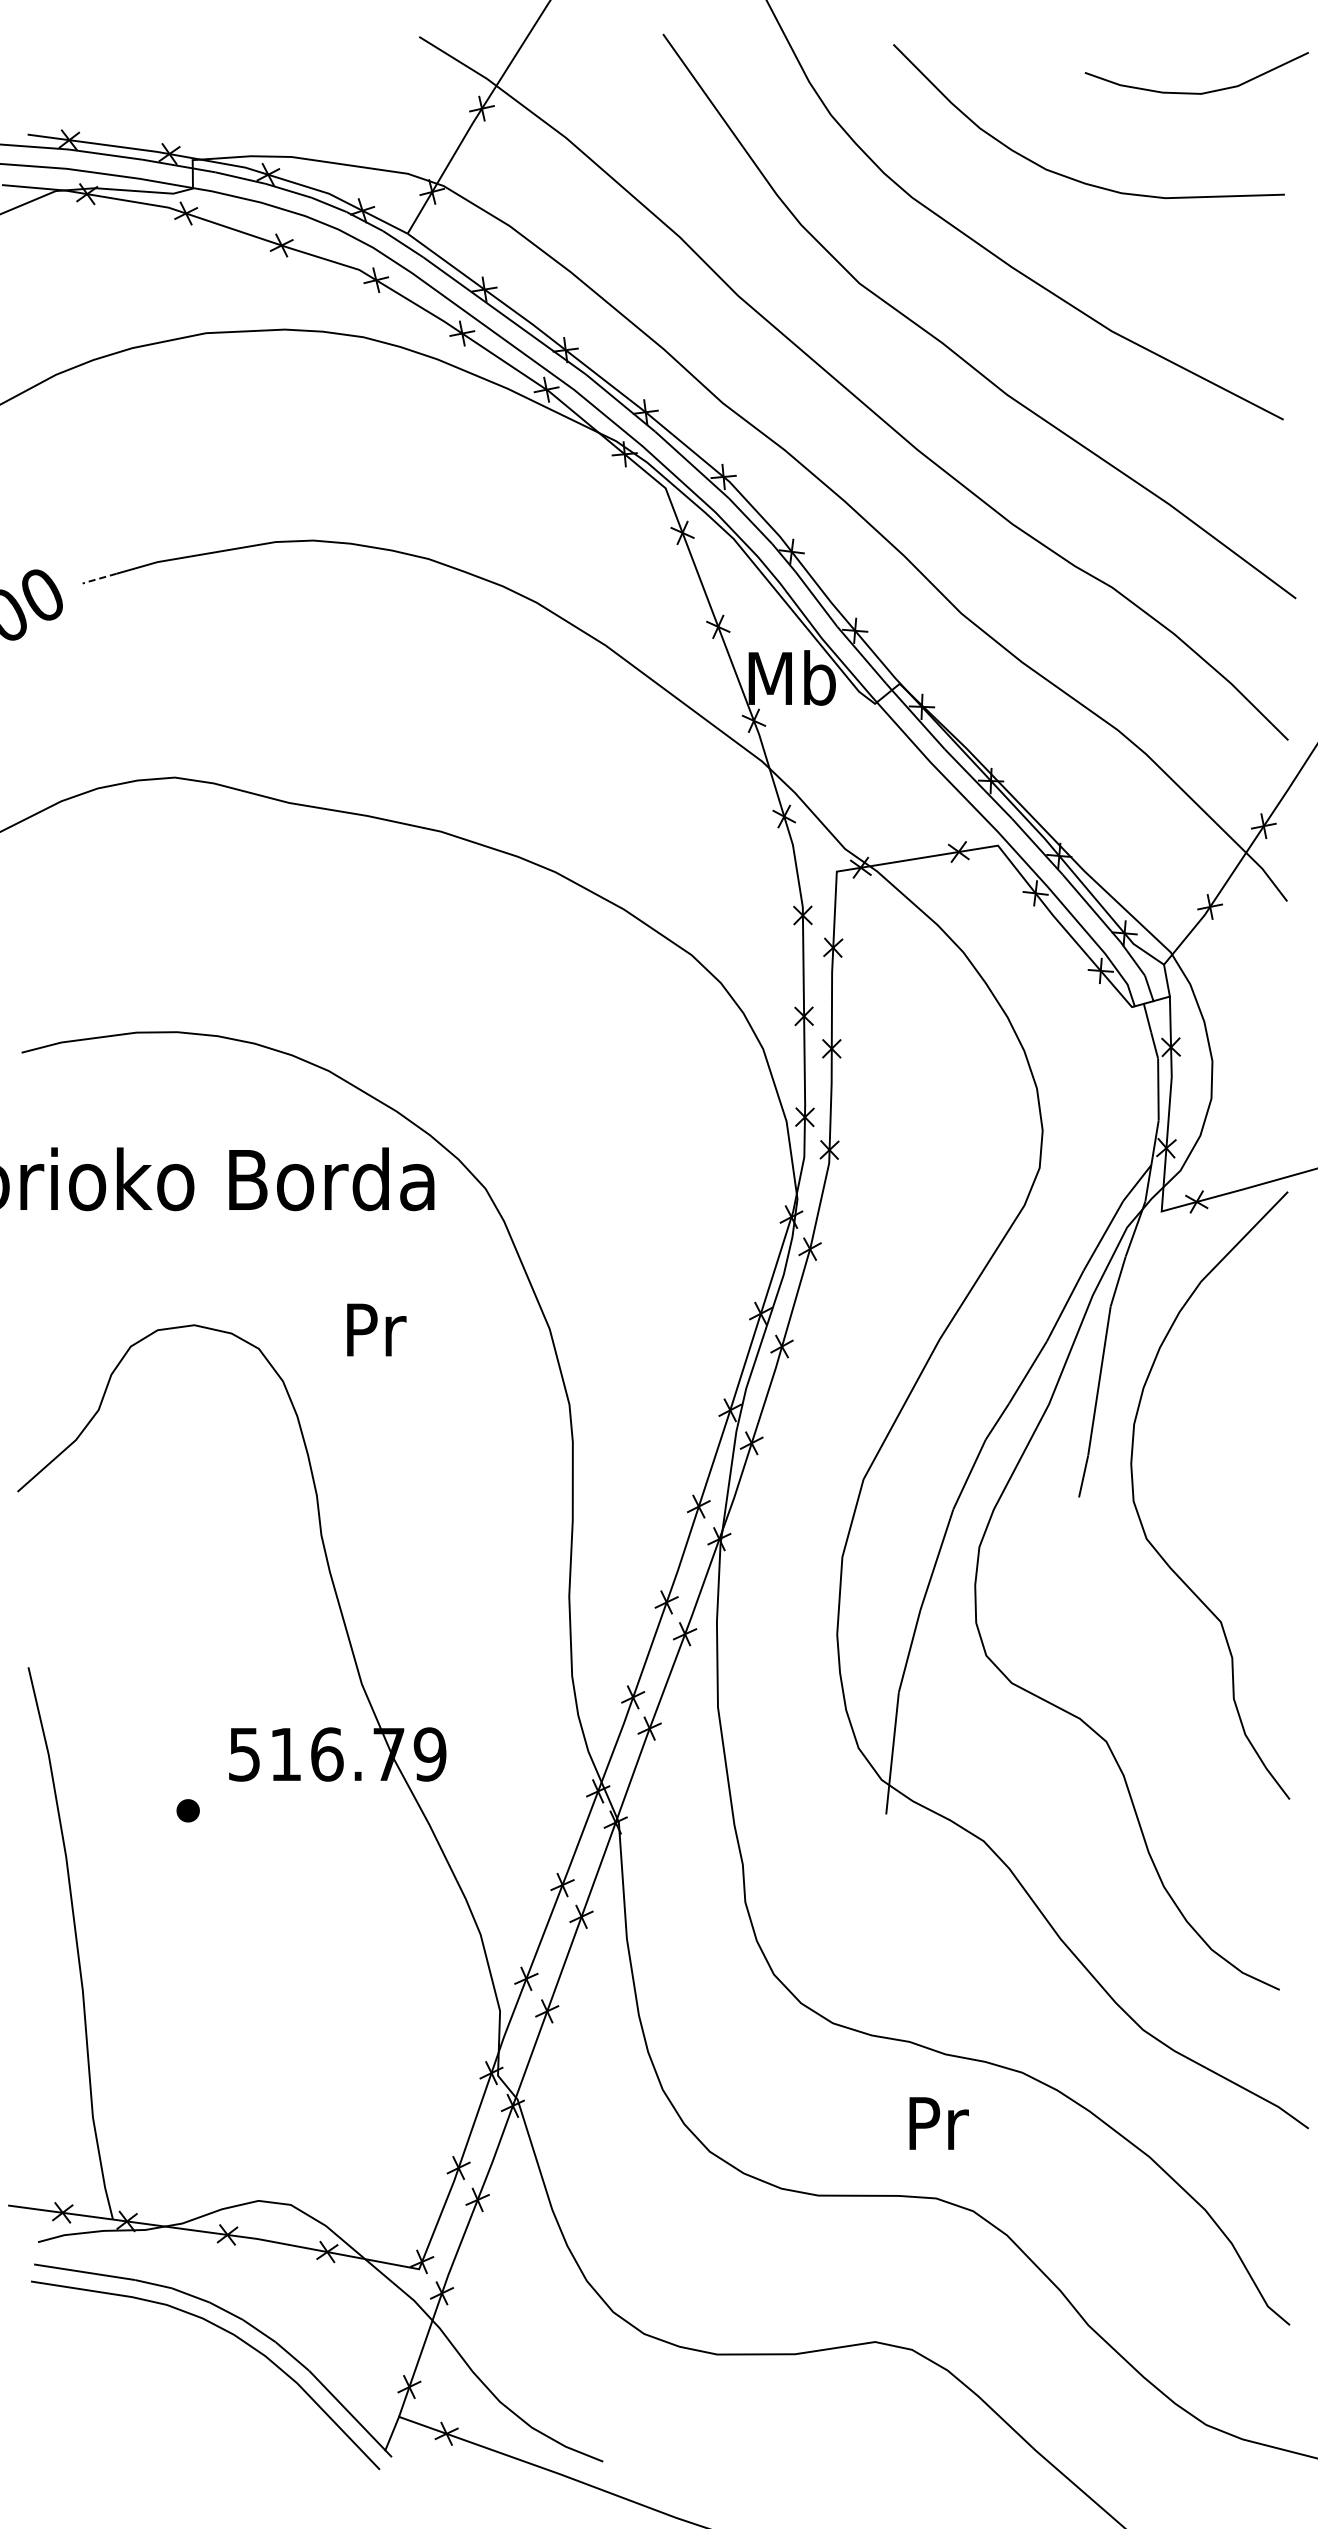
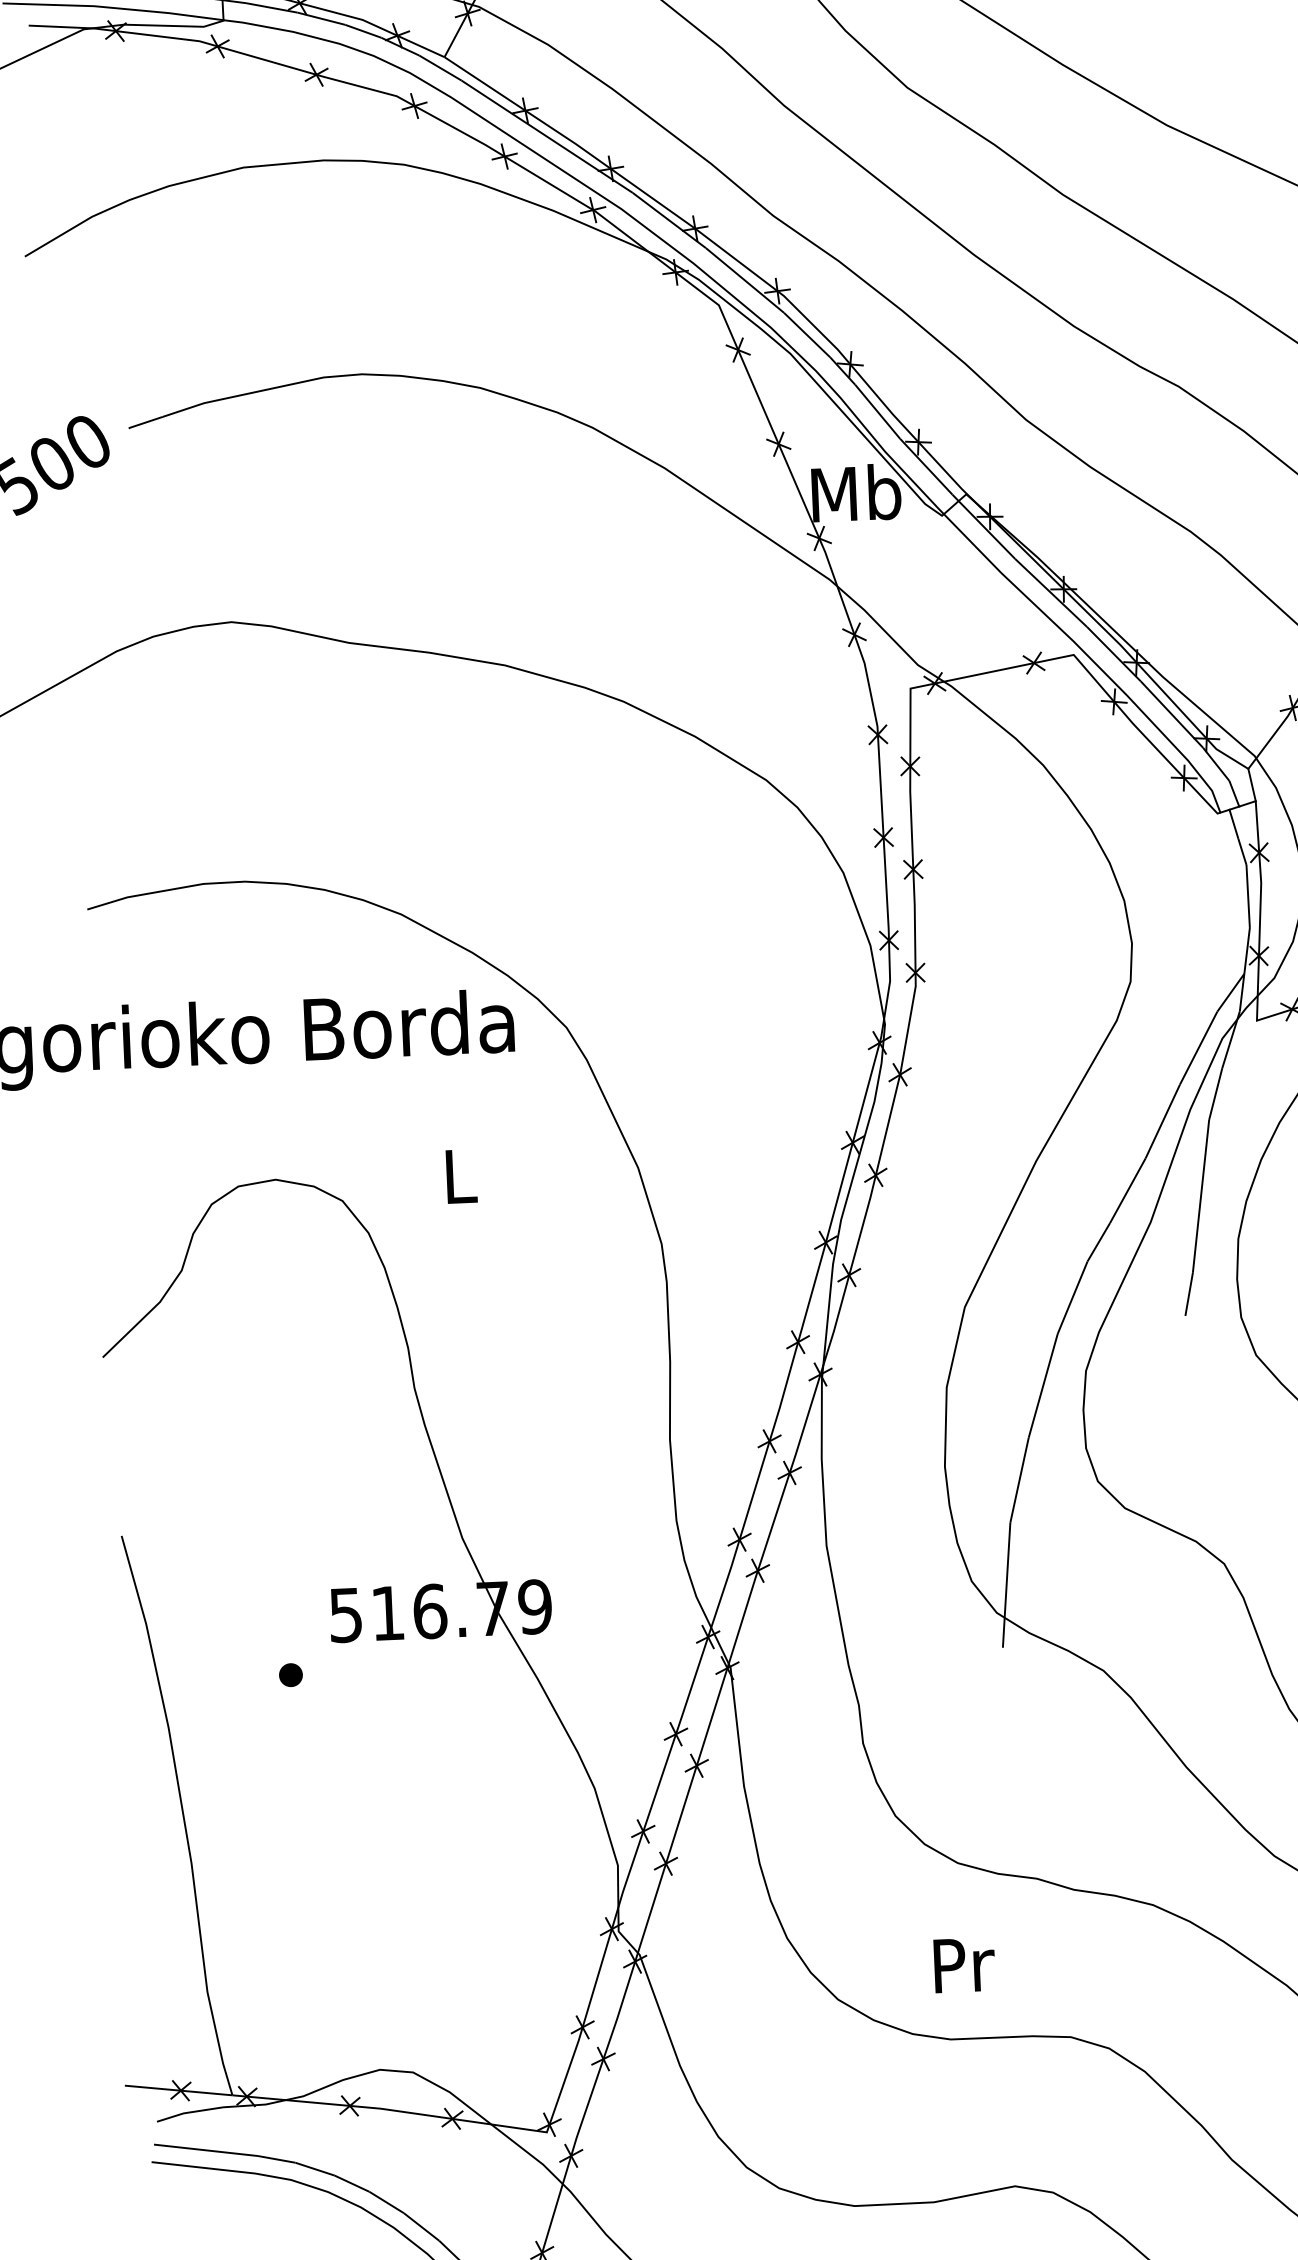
line: (98, 578) -> (144, 422), dashed -> solid
text: (376, 1329) -> (461, 1175), Pr -> L
text: (938, 2123) -> (963, 1965), moved

